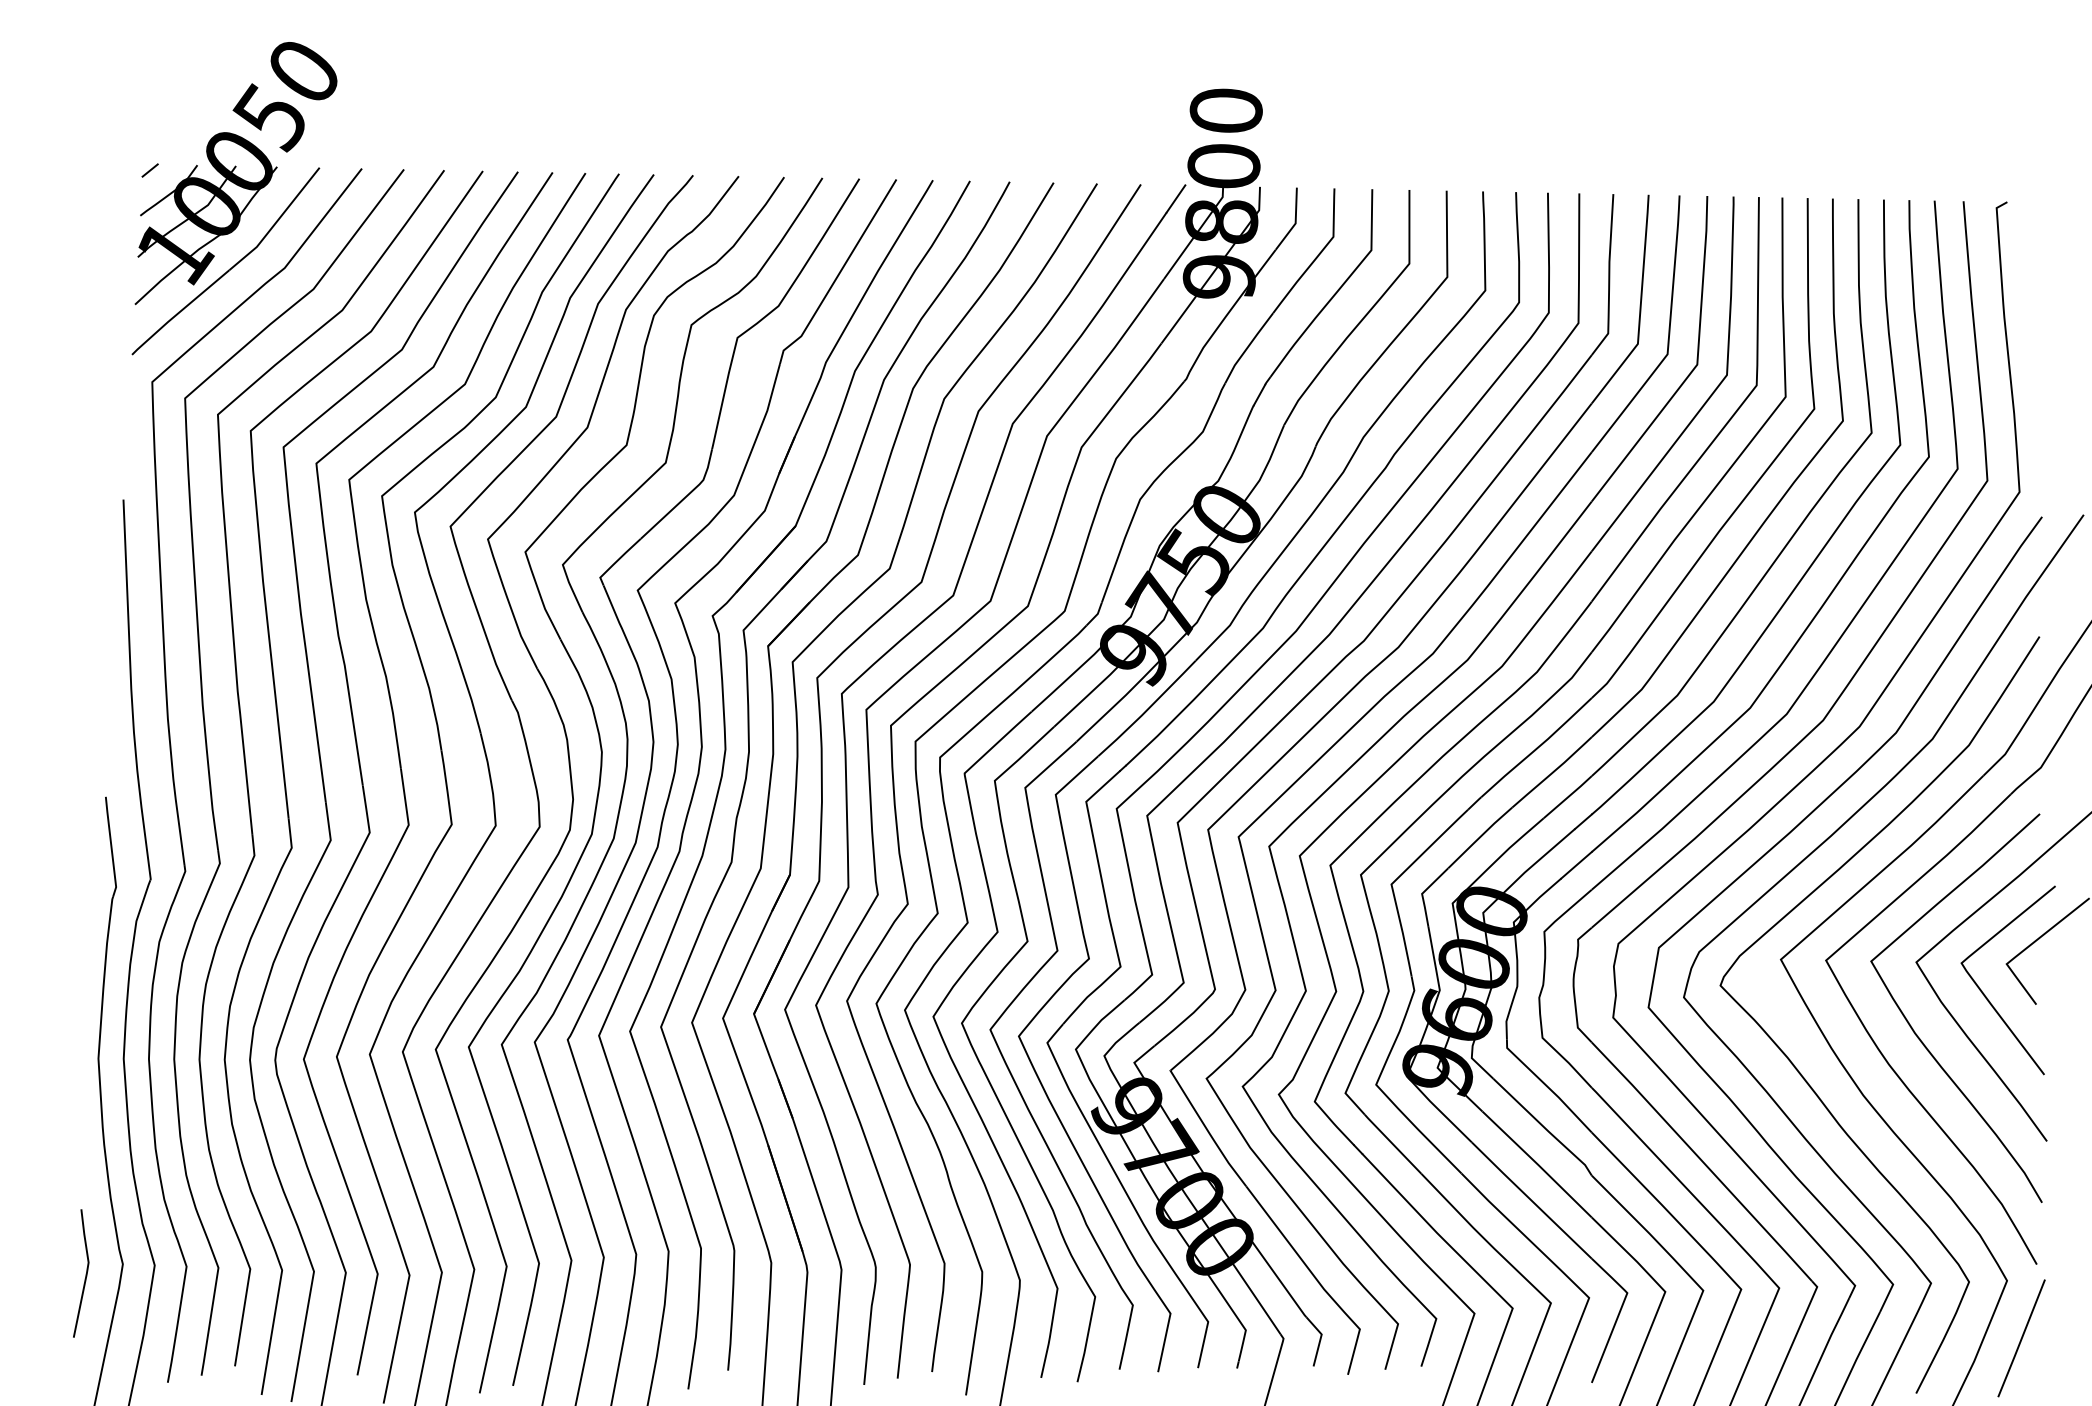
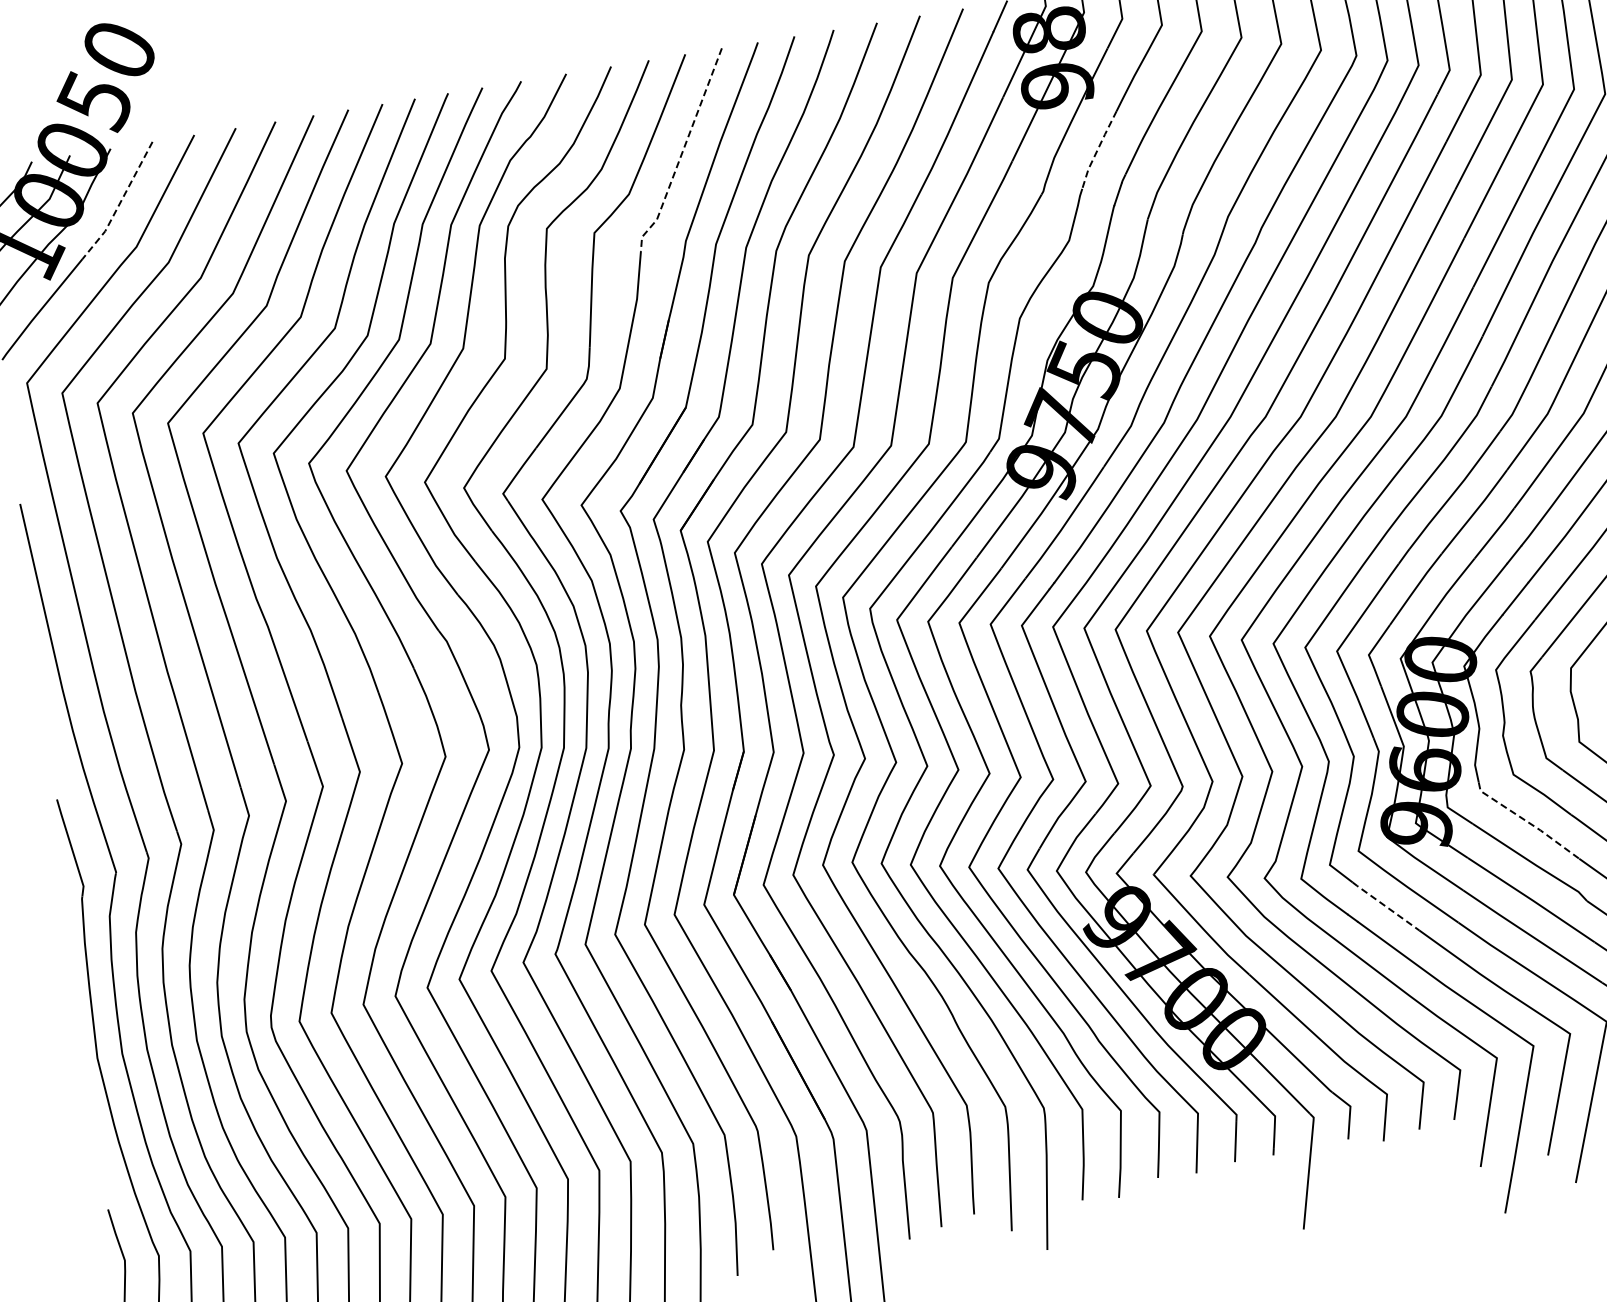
line: (276, 222) -> (120, 203), solid -> dashed
line: (838, 274) -> (682, 152), solid -> dashed
line: (1247, 347) -> (1097, 149), solid -> dashed
line: (1547, 1086) -> (1527, 821), solid -> dashed
line: (1392, 1143) -> (1385, 905), solid -> dashed

